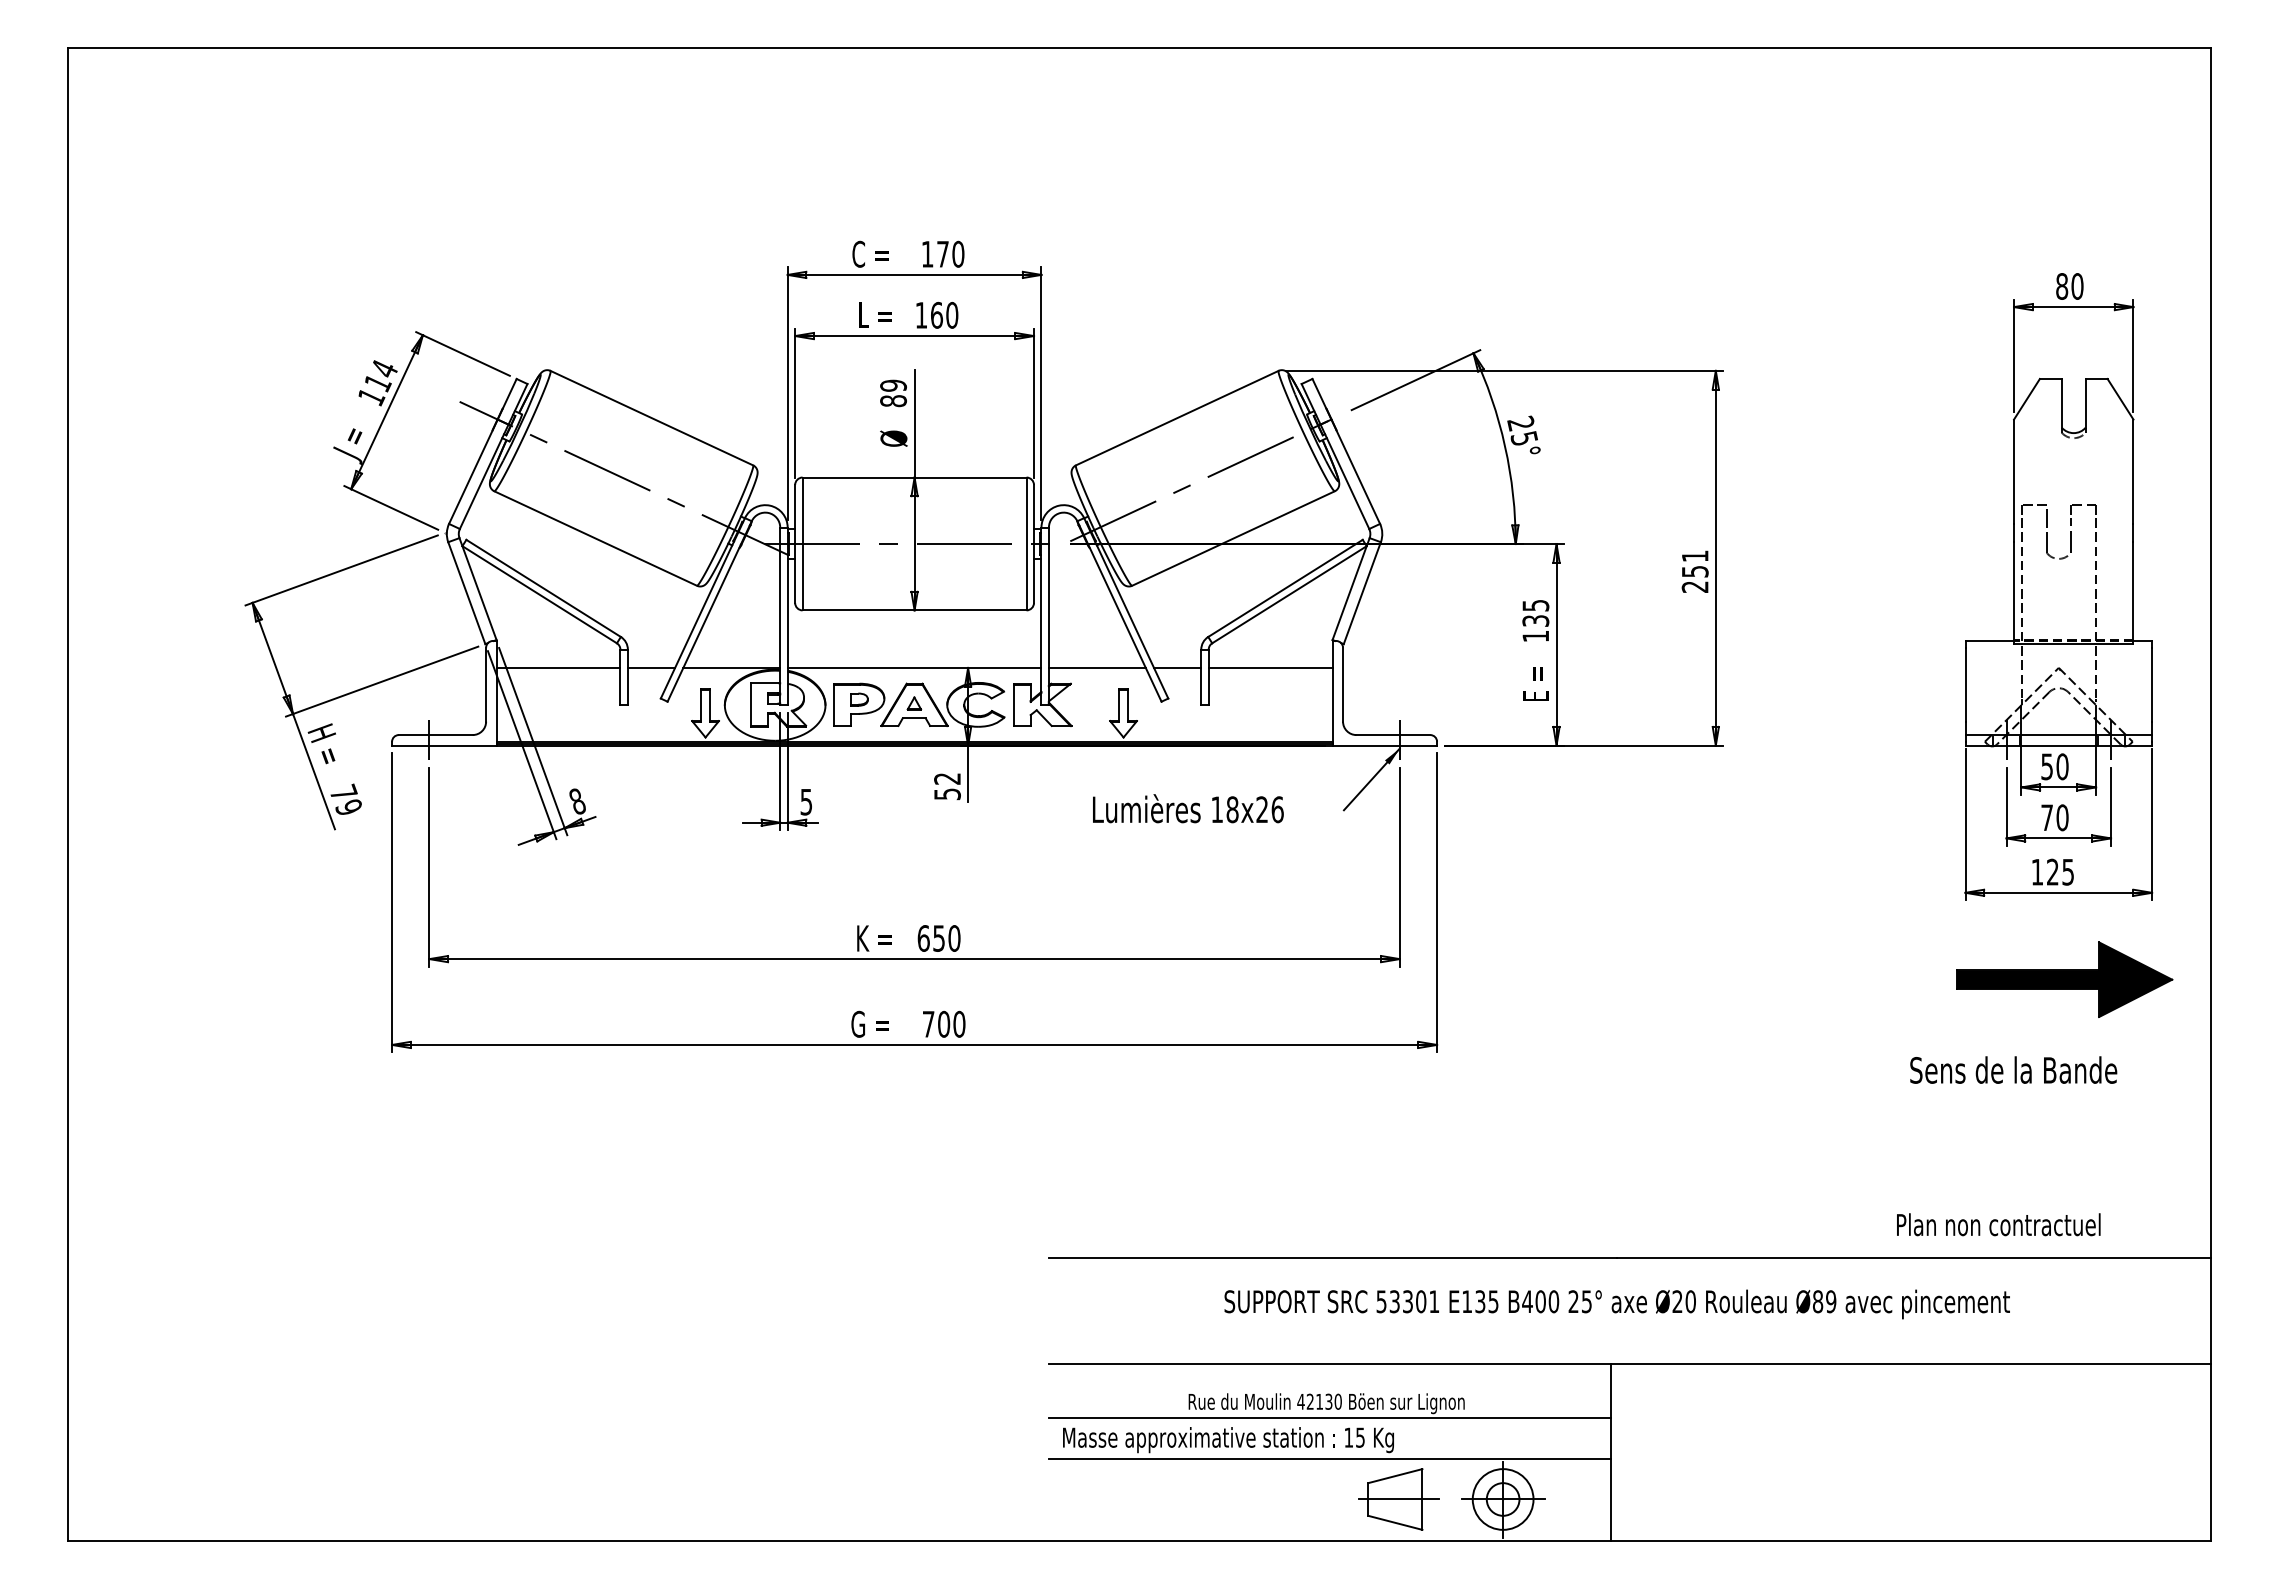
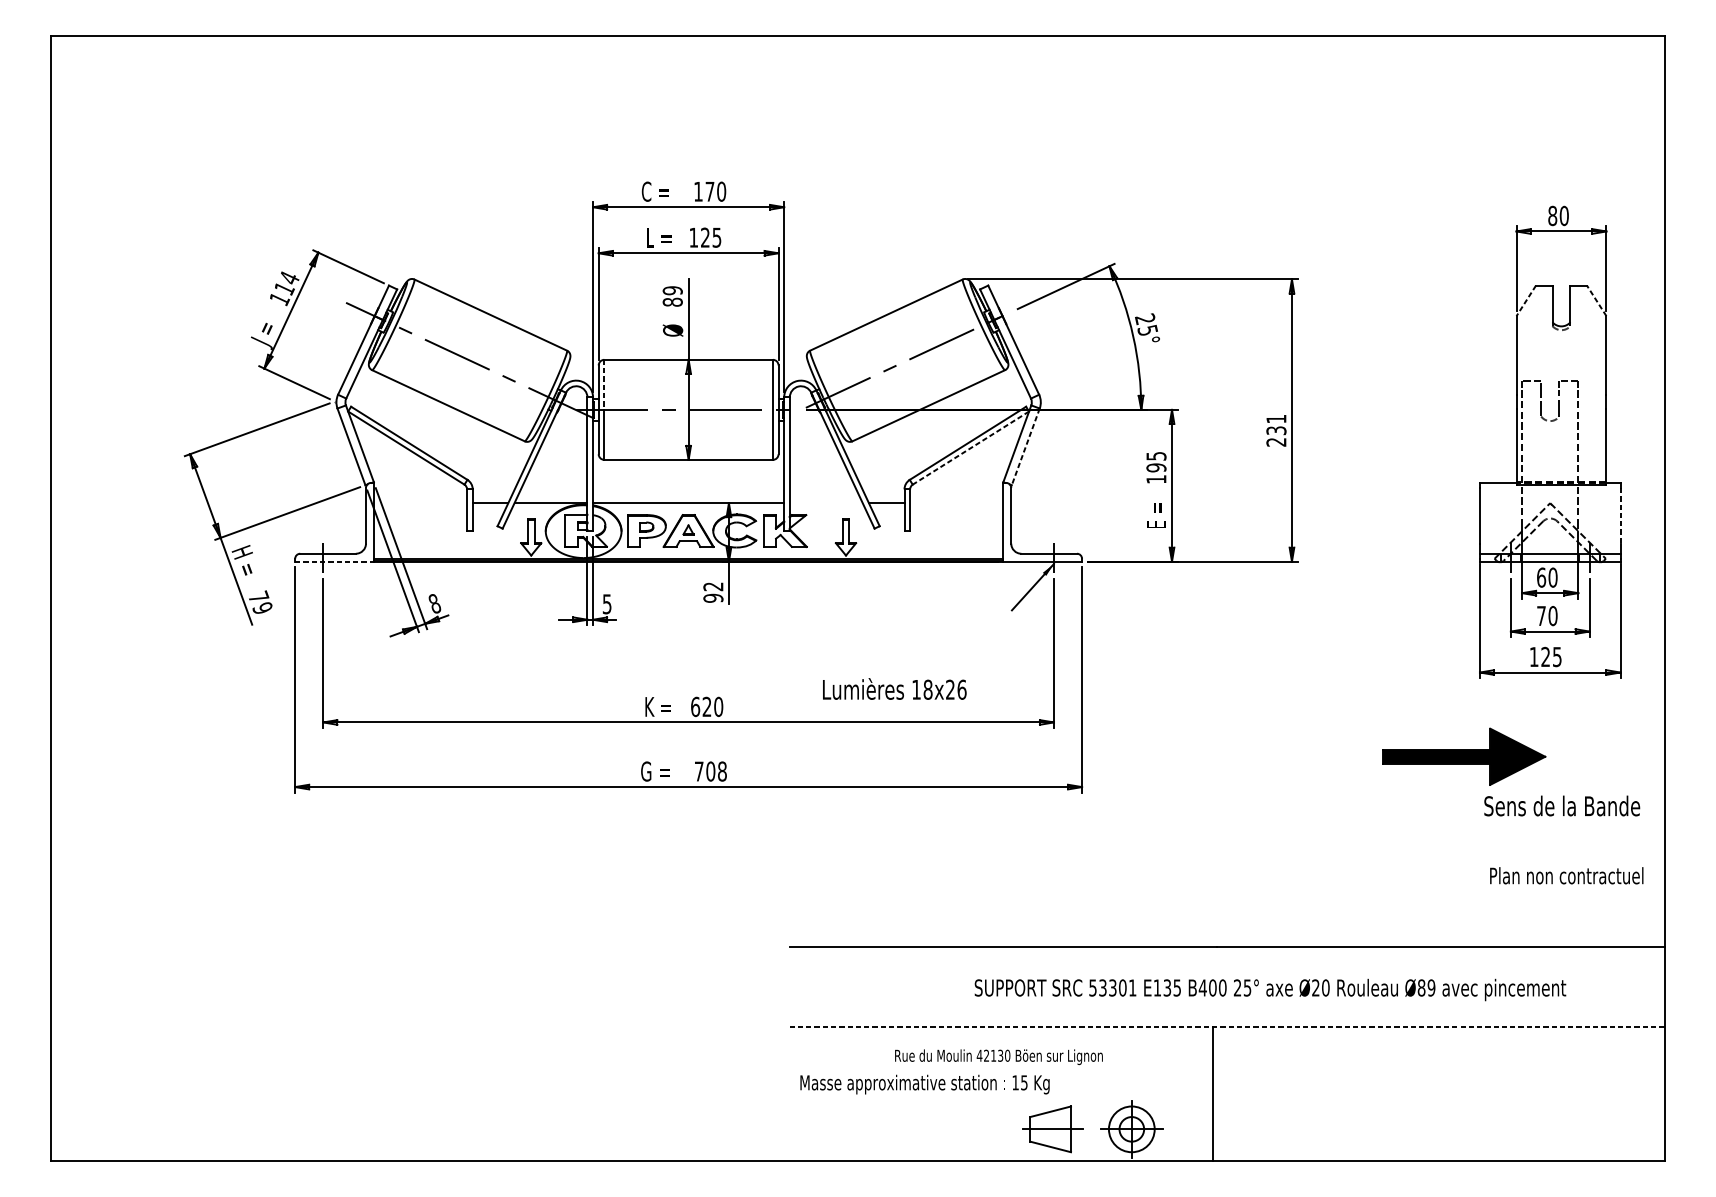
text: (944, 314) -> (711, 237), 160 -> 125
line: (2120, 398) -> (1596, 300), solid -> dashed
line: (2026, 399) -> (1525, 301), solid -> dashed
line: (802, 511) -> (604, 385), solid -> dashed
text: (1694, 571) -> (1275, 430), 251 -> 231
line: (1362, 593) -> (1025, 447), solid -> dashed
line: (1289, 595) -> (970, 448), solid -> dashed
text: (1535, 621) -> (1156, 468), 135 -> 195
line: (558, 667) -> (420, 502), removed
line: (1096, 667) -> (825, 502), removed
line: (1270, 667) -> (956, 502), removed
line: (2152, 684) -> (1620, 515), solid -> dashed
line: (444, 745) -> (334, 561), solid -> dashed
text: (2047, 766) -> (1541, 577), 50 -> 60
text: (947, 794) -> (713, 598), 52 -> 92
text: (1188, 808) -> (894, 688), moved
text: (938, 938) -> (706, 706), 650 -> 620
part: (2064, 979) -> (1464, 756), moved
text: (959, 1024) -> (722, 771), 700 -> 708
text: (2013, 1069) -> (1562, 805), moved
text: (1998, 1224) -> (1566, 875), moved
text: (1616, 1304) -> (1269, 990), moved
line: (1629, 1364) -> (1226, 1027), solid -> dashed
line: (1330, 1418) -> (1001, 1068), removed
line: (1330, 1459) -> (1001, 1099), removed

